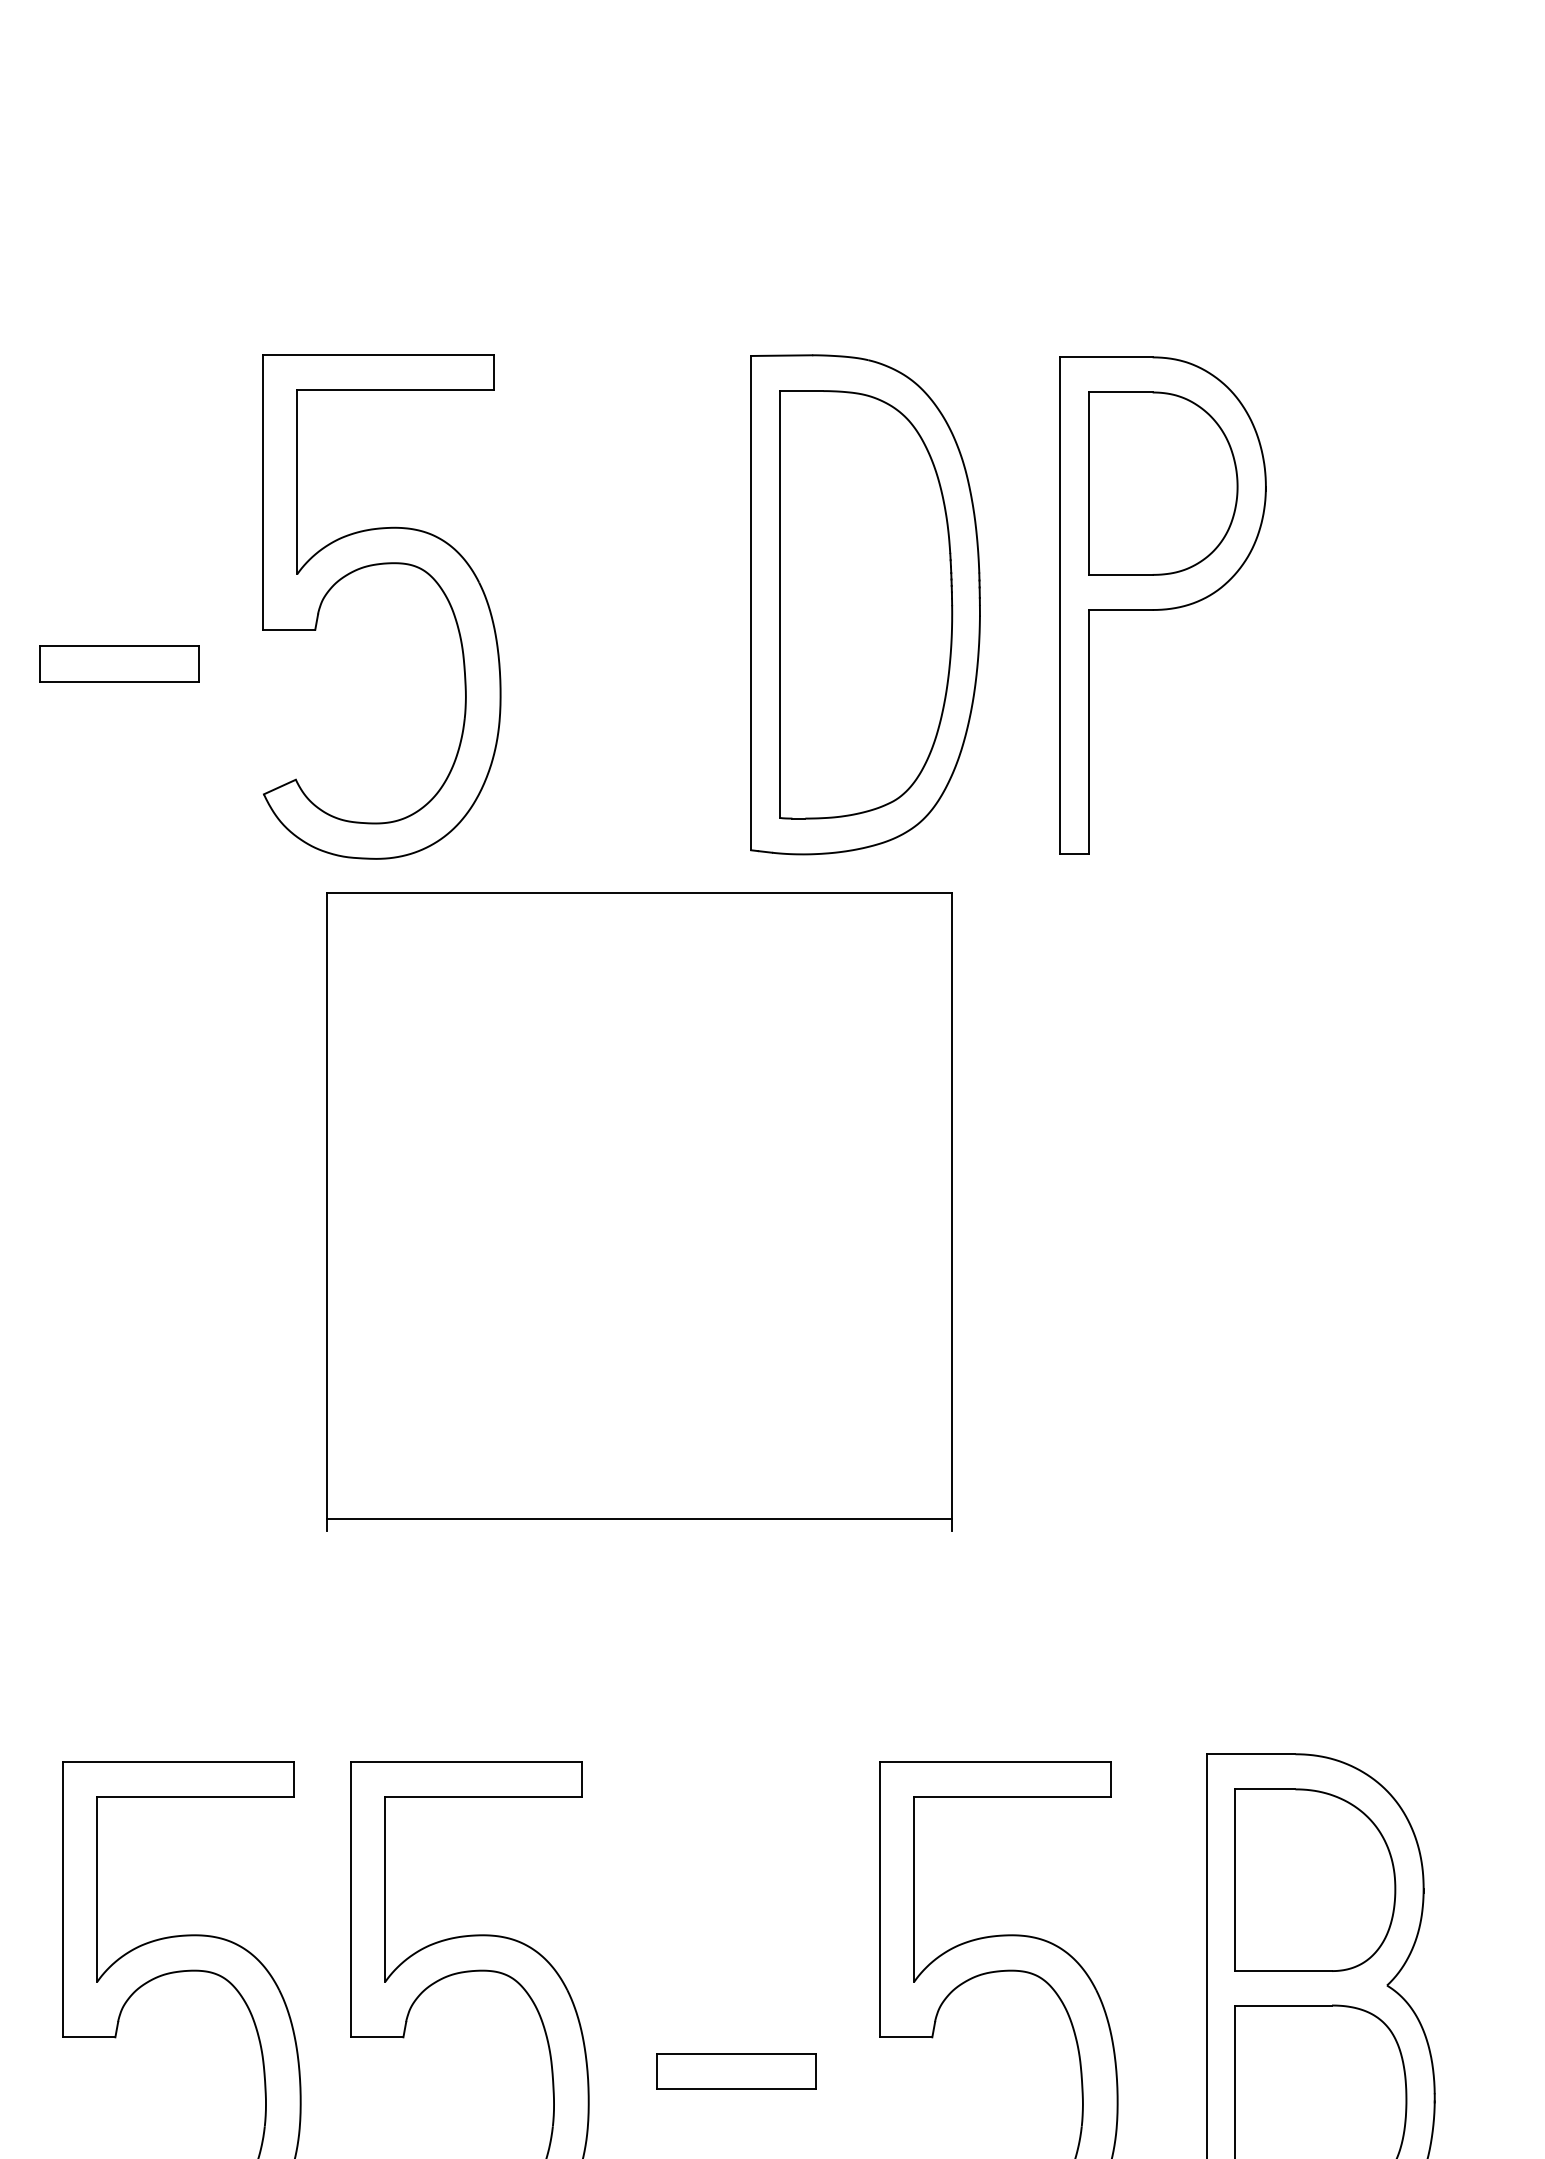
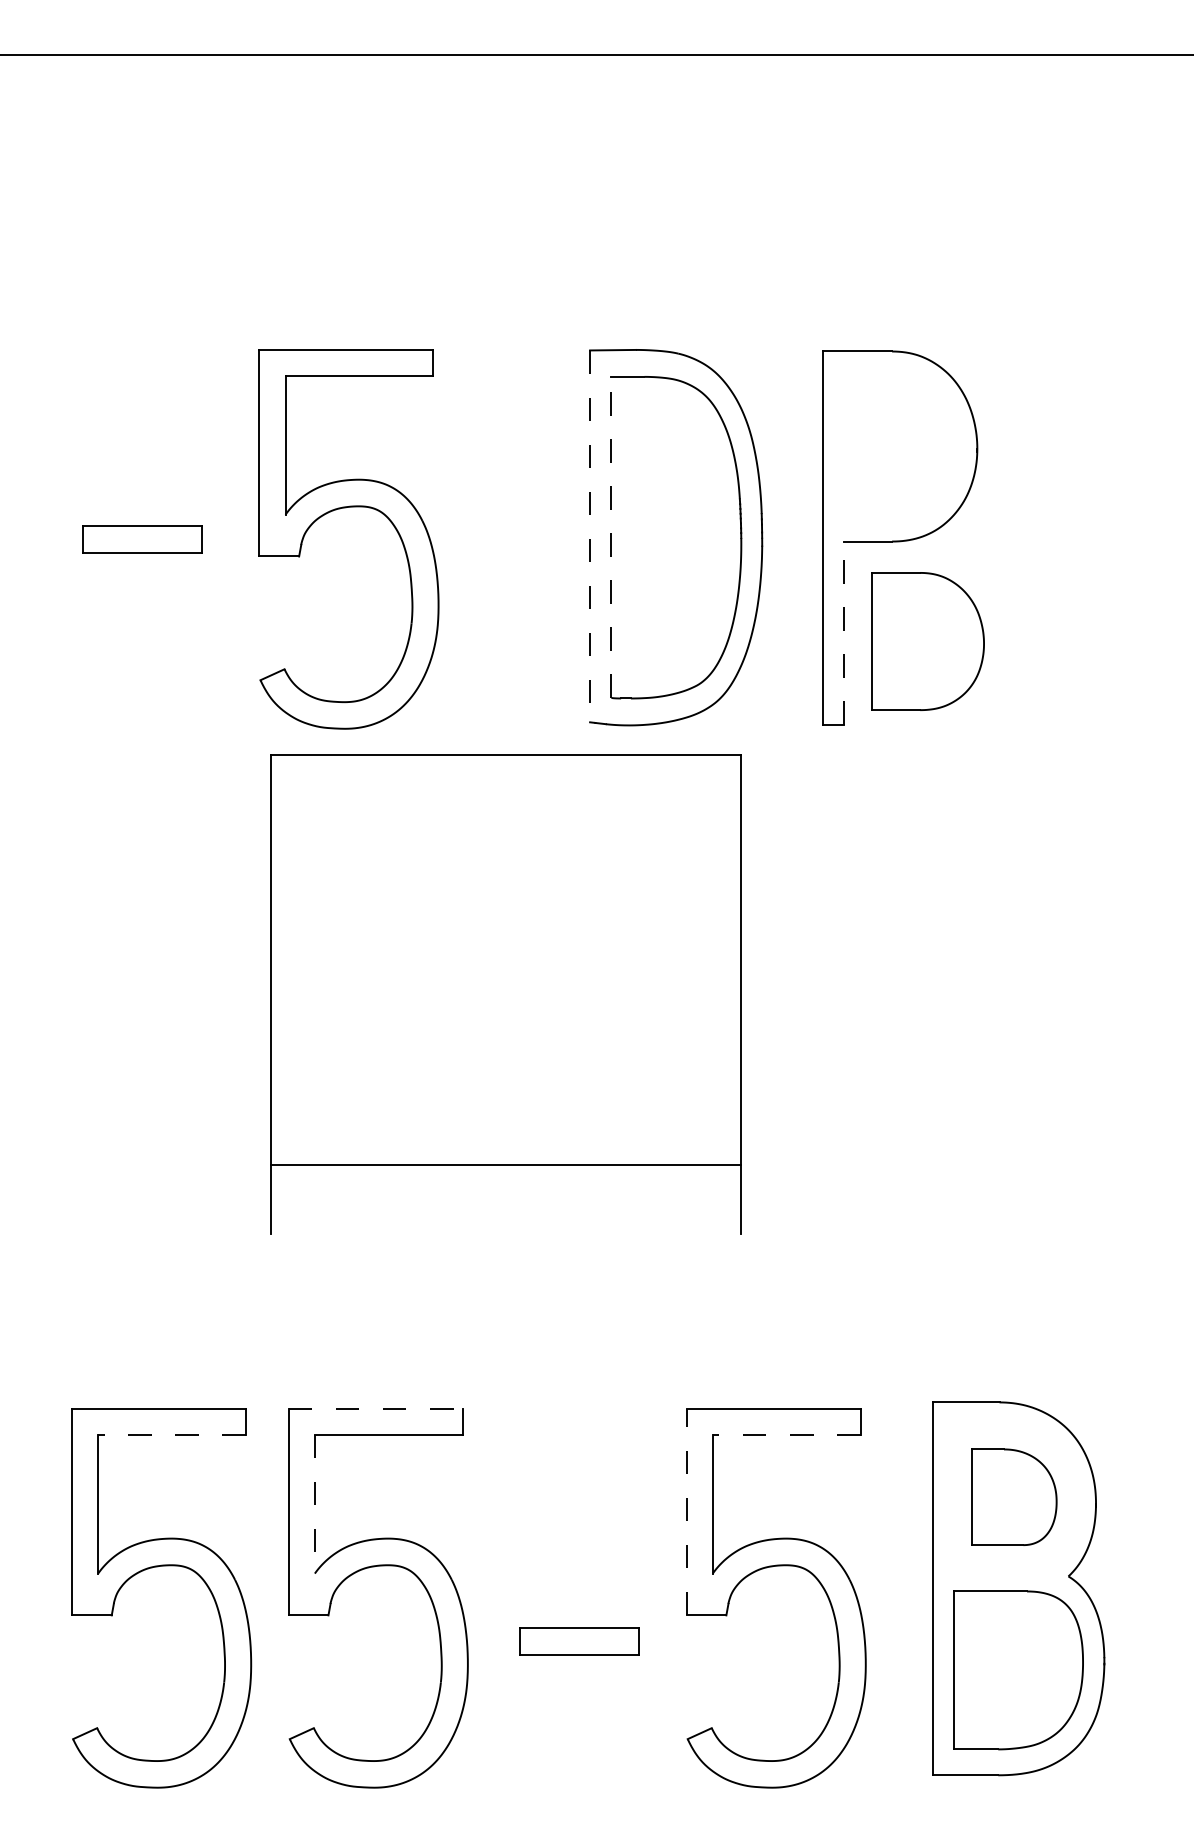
part: (1162, 483) -> (927, 641), moved
part: (370, 567) -> (340, 509), moved
line: (751, 603) -> (590, 536), solid -> dashed
line: (779, 604) -> (611, 537), solid -> dashed
part: (119, 664) -> (142, 539), moved
line: (1089, 732) -> (844, 633), solid -> dashed
line: (638, 1519) -> (505, 1165), moved
line: (465, 1762) -> (375, 1408), solid -> dashed
line: (196, 1796) -> (172, 1434), solid -> dashed
line: (1012, 1796) -> (786, 1434), solid -> dashed
part: (1315, 1880) -> (1014, 1497), size x0.7
line: (384, 1889) -> (314, 1504), solid -> dashed
line: (879, 1899) -> (686, 1511), solid -> dashed

